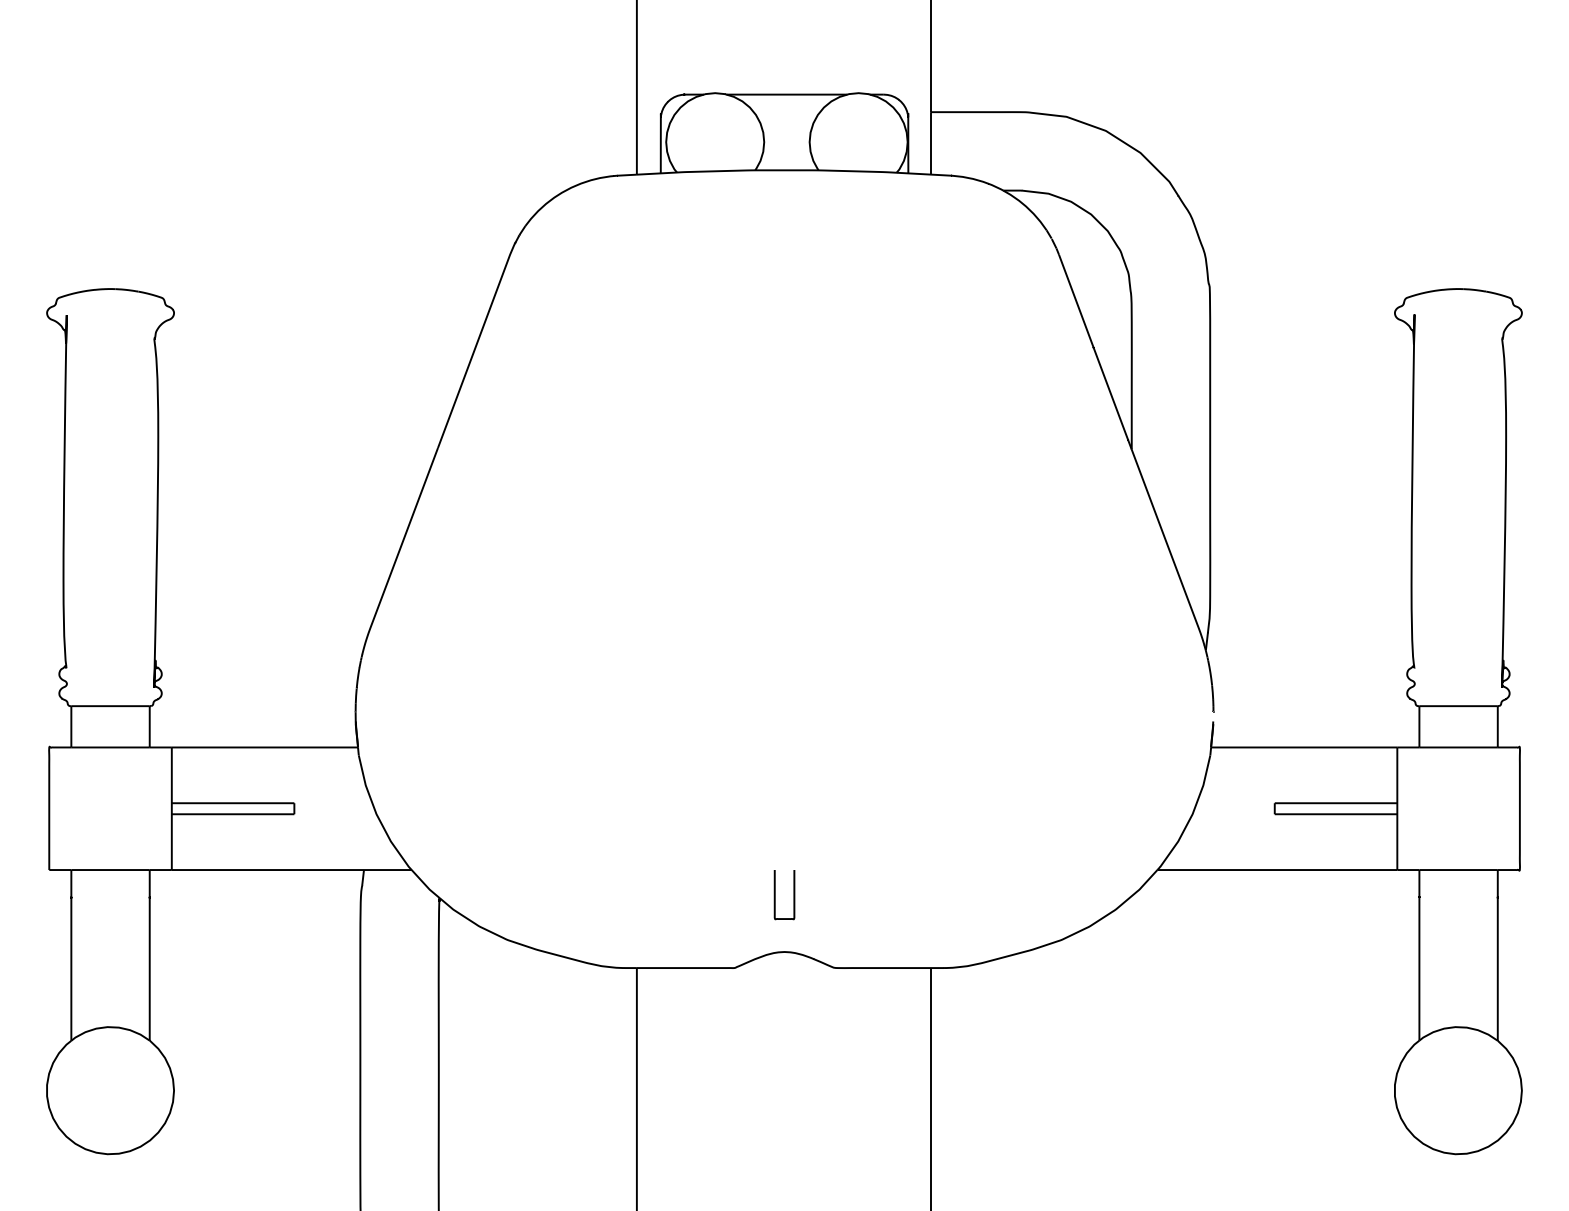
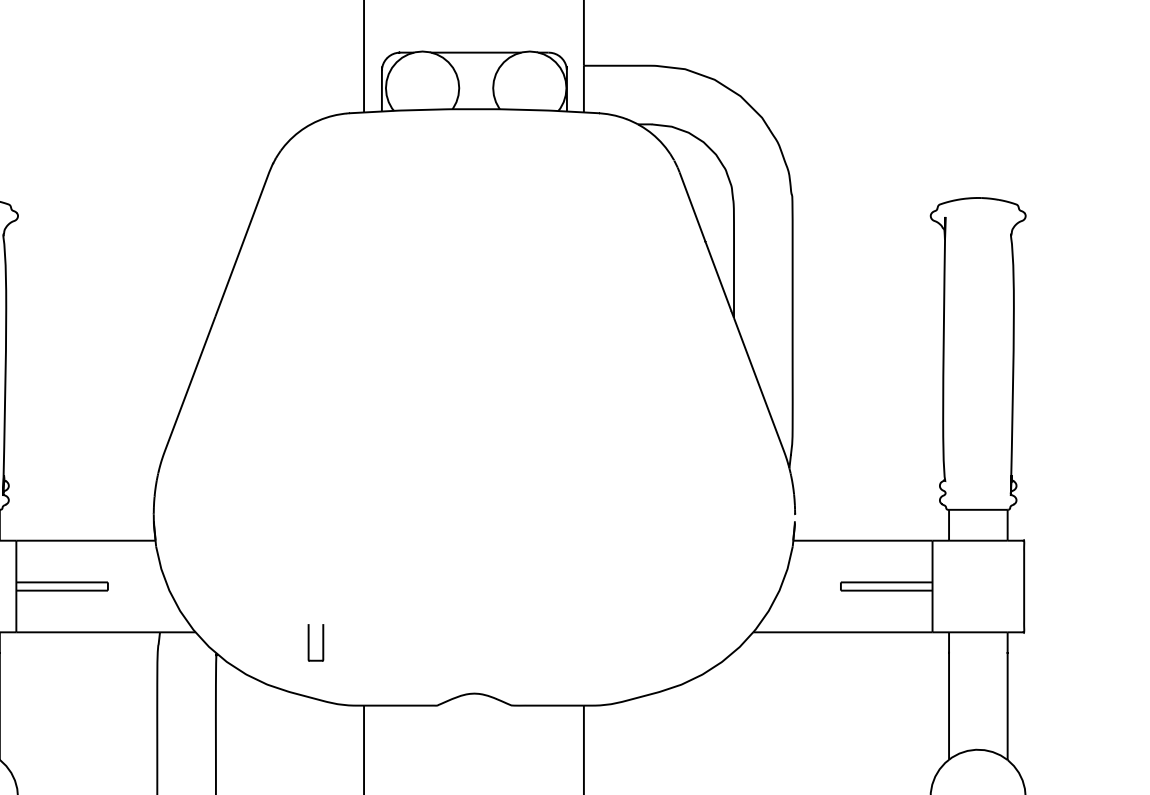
curve: (775, 895) -> (309, 643), moved

